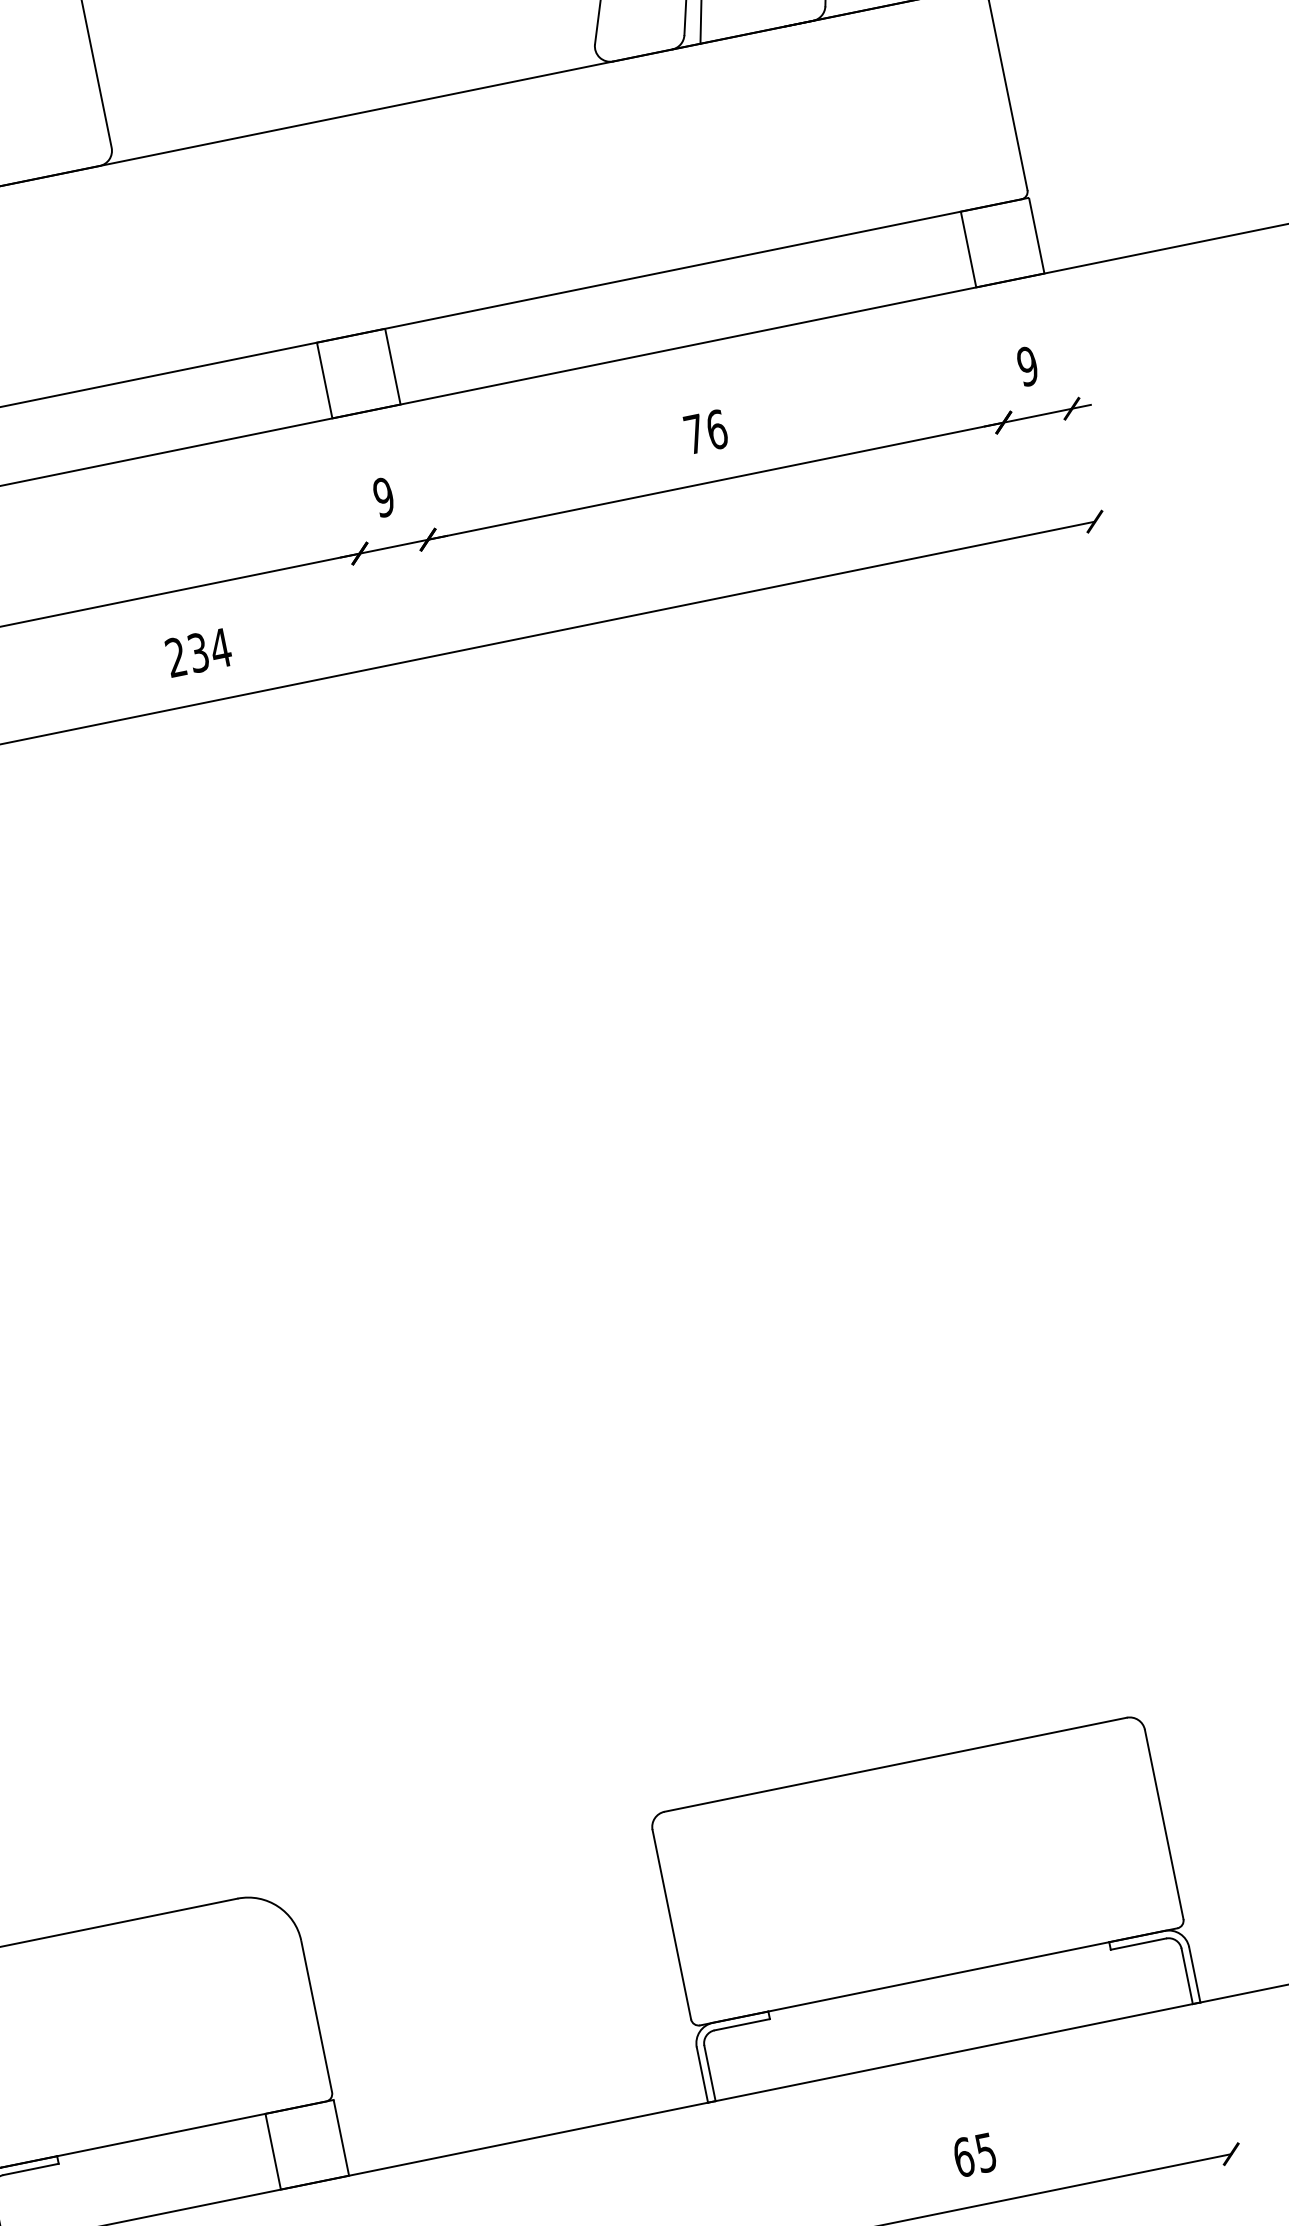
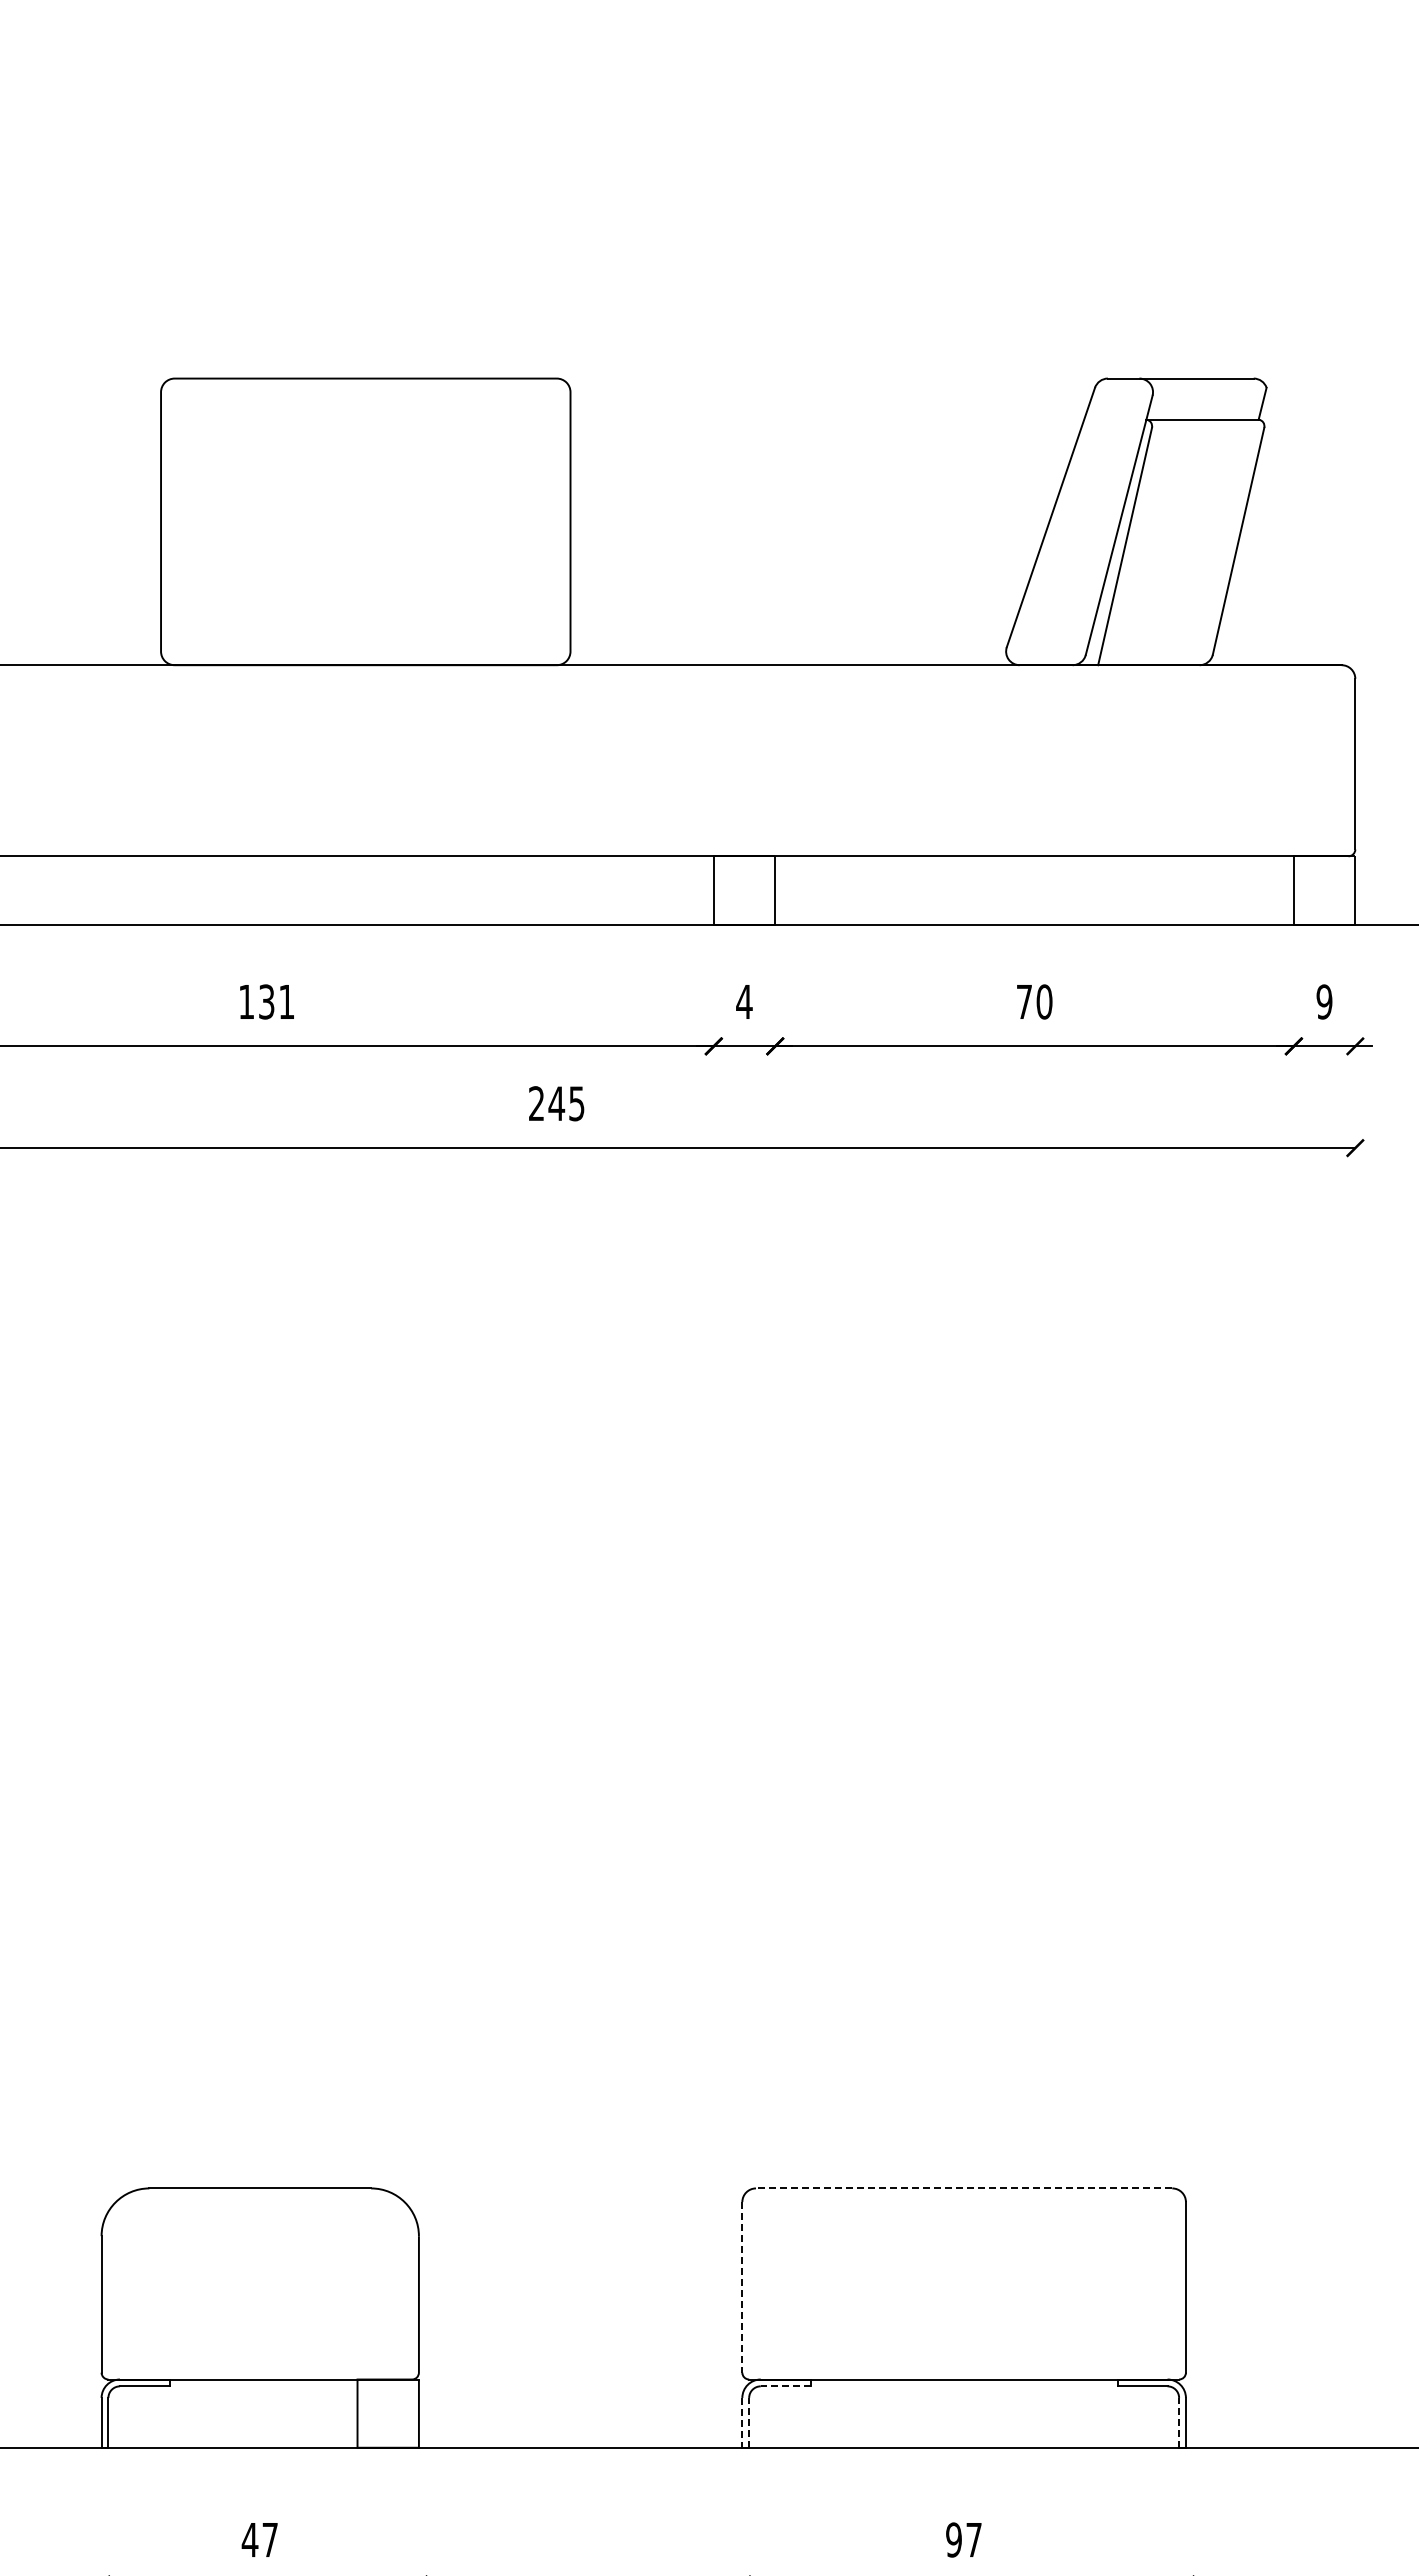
text: (716, 429) -> (1044, 1001), 76 -> 70
text: (383, 496) -> (744, 1001), 9 -> 4
text: (209, 650) -> (566, 1103), 234 -> 245
line: (894, 1764) -> (963, 2188), solid -> dashed
line: (672, 1924) -> (742, 2287), solid -> dashed
line: (1187, 1975) -> (1179, 2422), solid -> dashed
line: (742, 2024) -> (785, 2386), solid -> dashed
line: (710, 2073) -> (749, 2422), solid -> dashed
line: (702, 2074) -> (742, 2422), solid -> dashed
text: (974, 2154) -> (963, 2539), 65 -> 97

